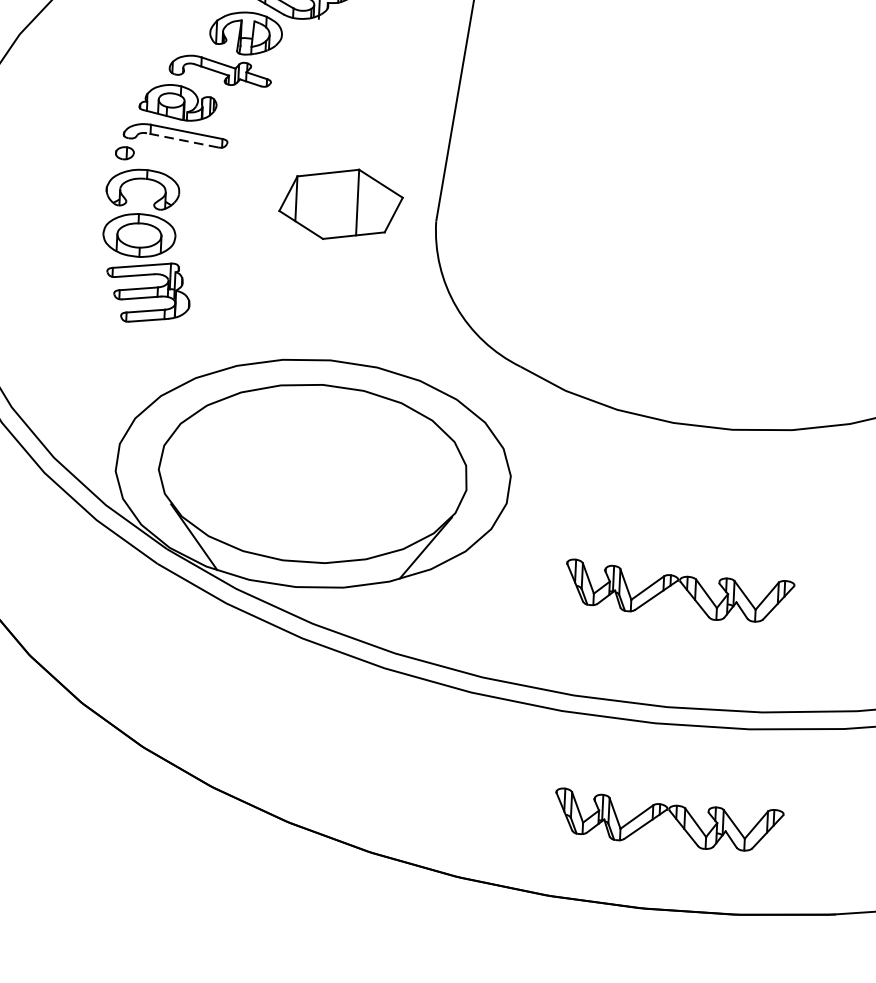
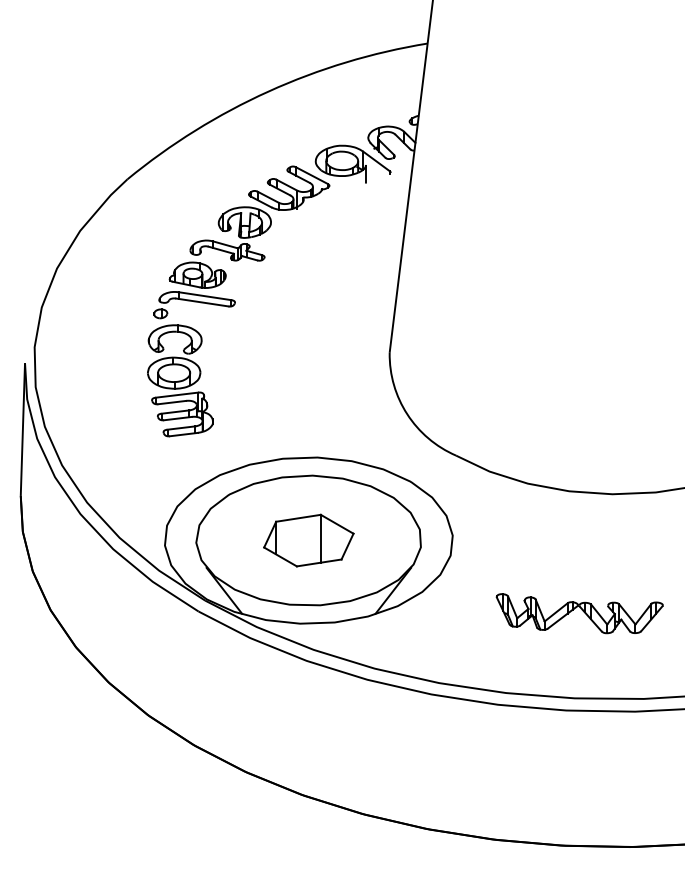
line: (181, 140) -> (201, 302), dashed -> solid
part: (340, 204) -> (308, 540), moved
part: (668, 820) -> (579, 780), removed

